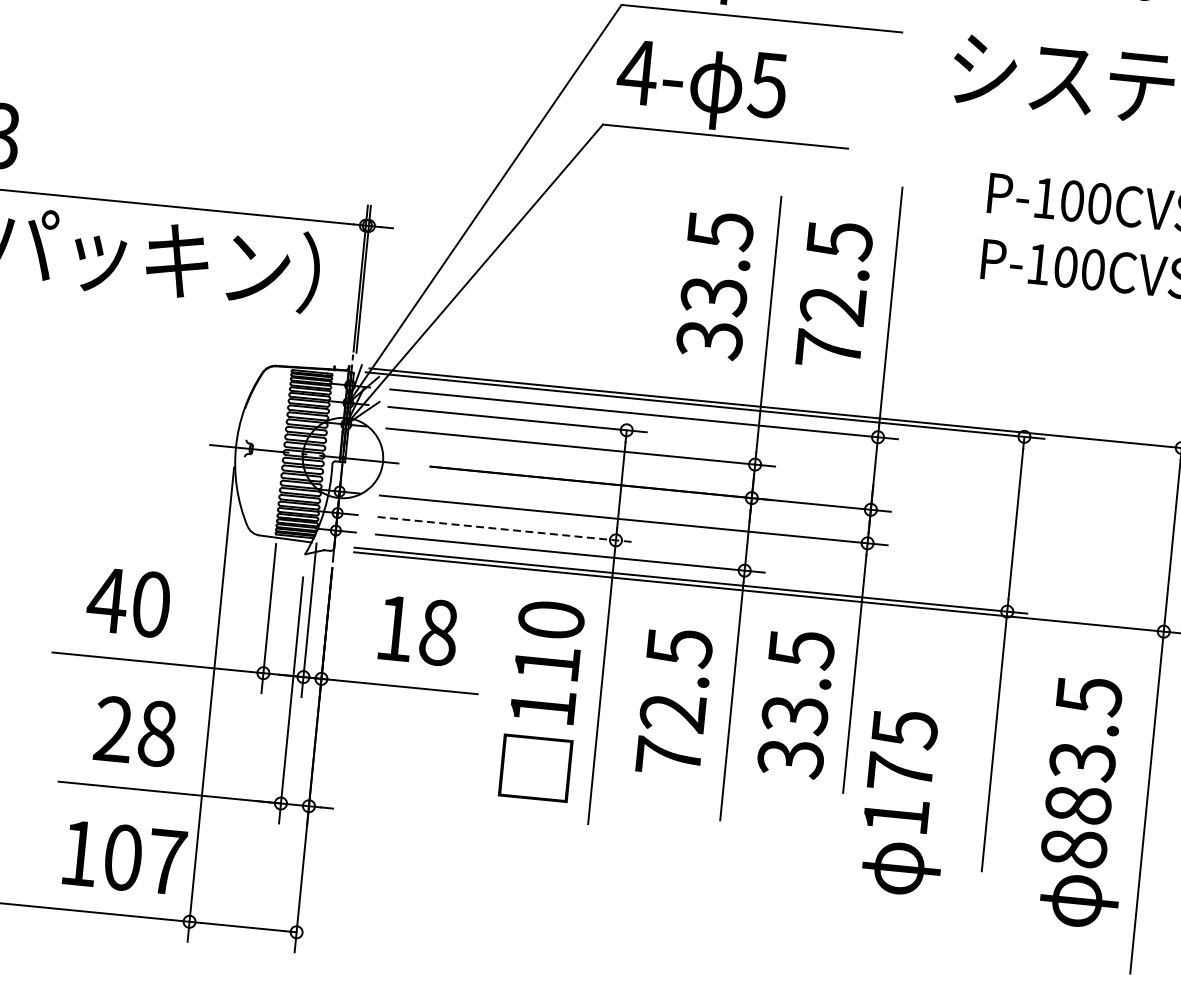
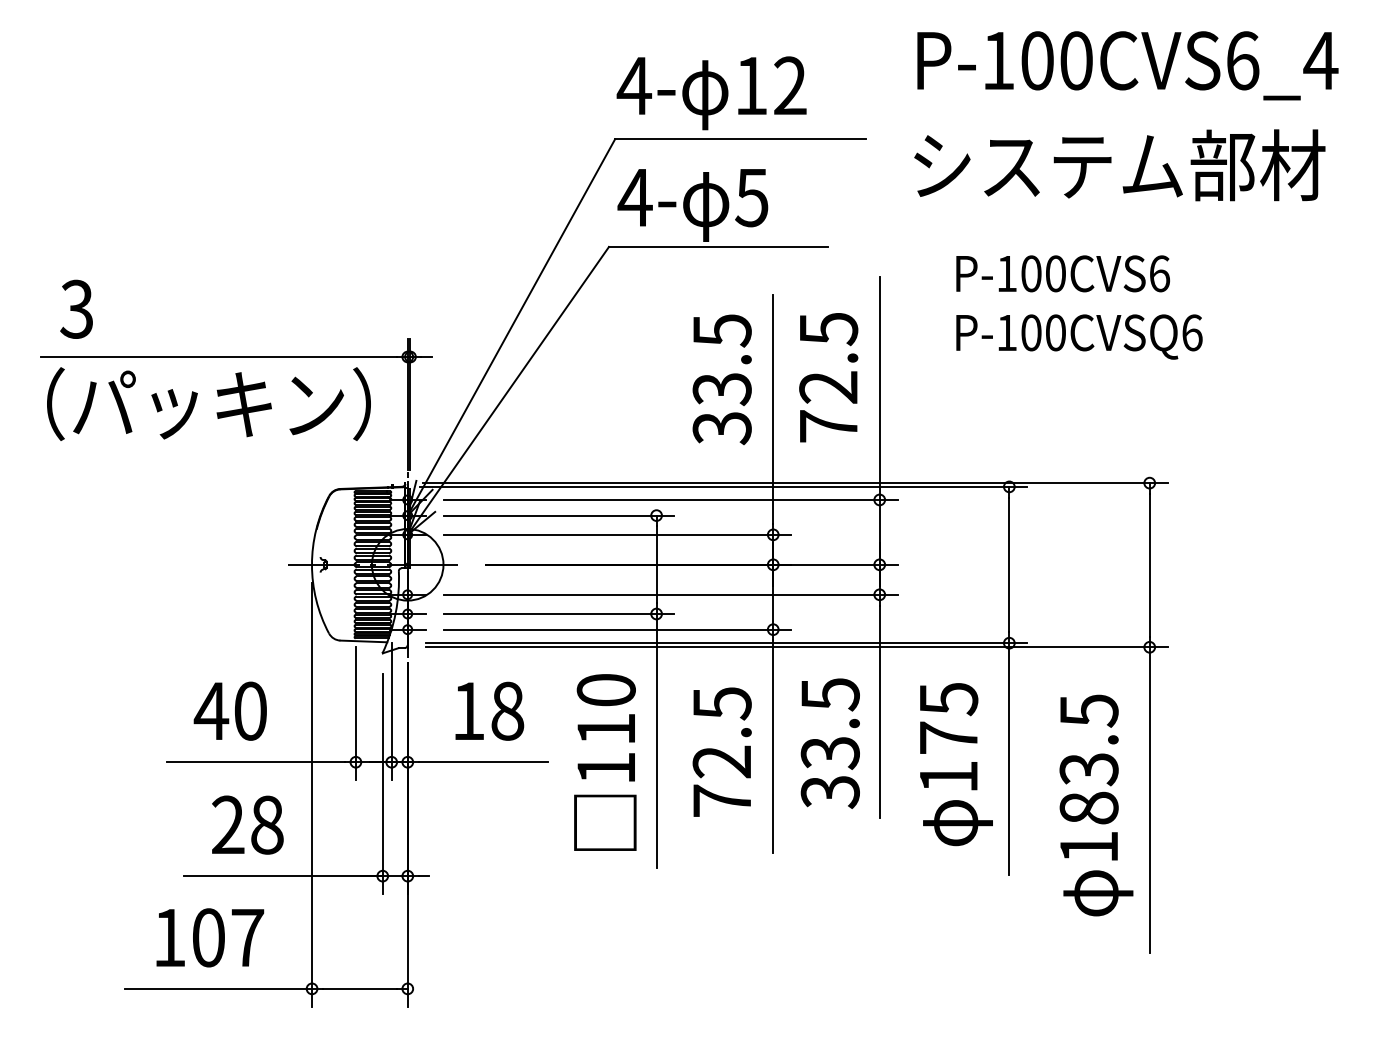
line: (507, 530) -> (559, 614), dashed -> solid
text: (906, 803) -> (956, 764), moved
text: (1073, 847) -> (1088, 846), 883.5 -> 183.5
text: (125, 857) -> (210, 937), moved

